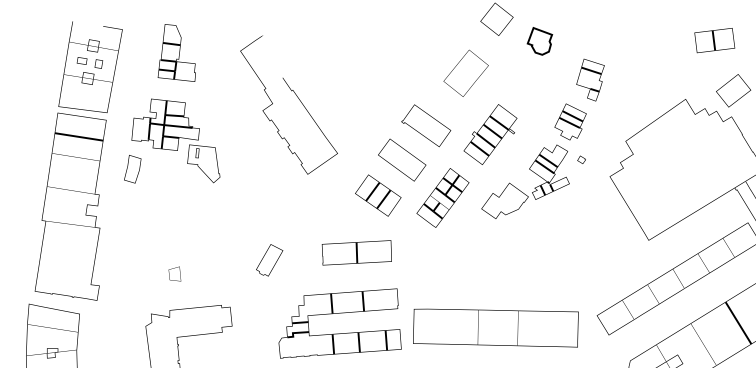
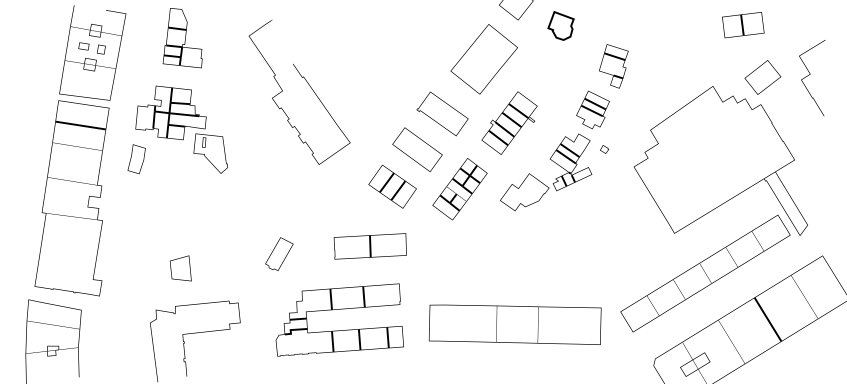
part: (465, 73) -> (483, 59), size x1.43
part: (174, 274) -> (180, 268), size x1.67
part: (339, 313) -> (339, 309), moved

